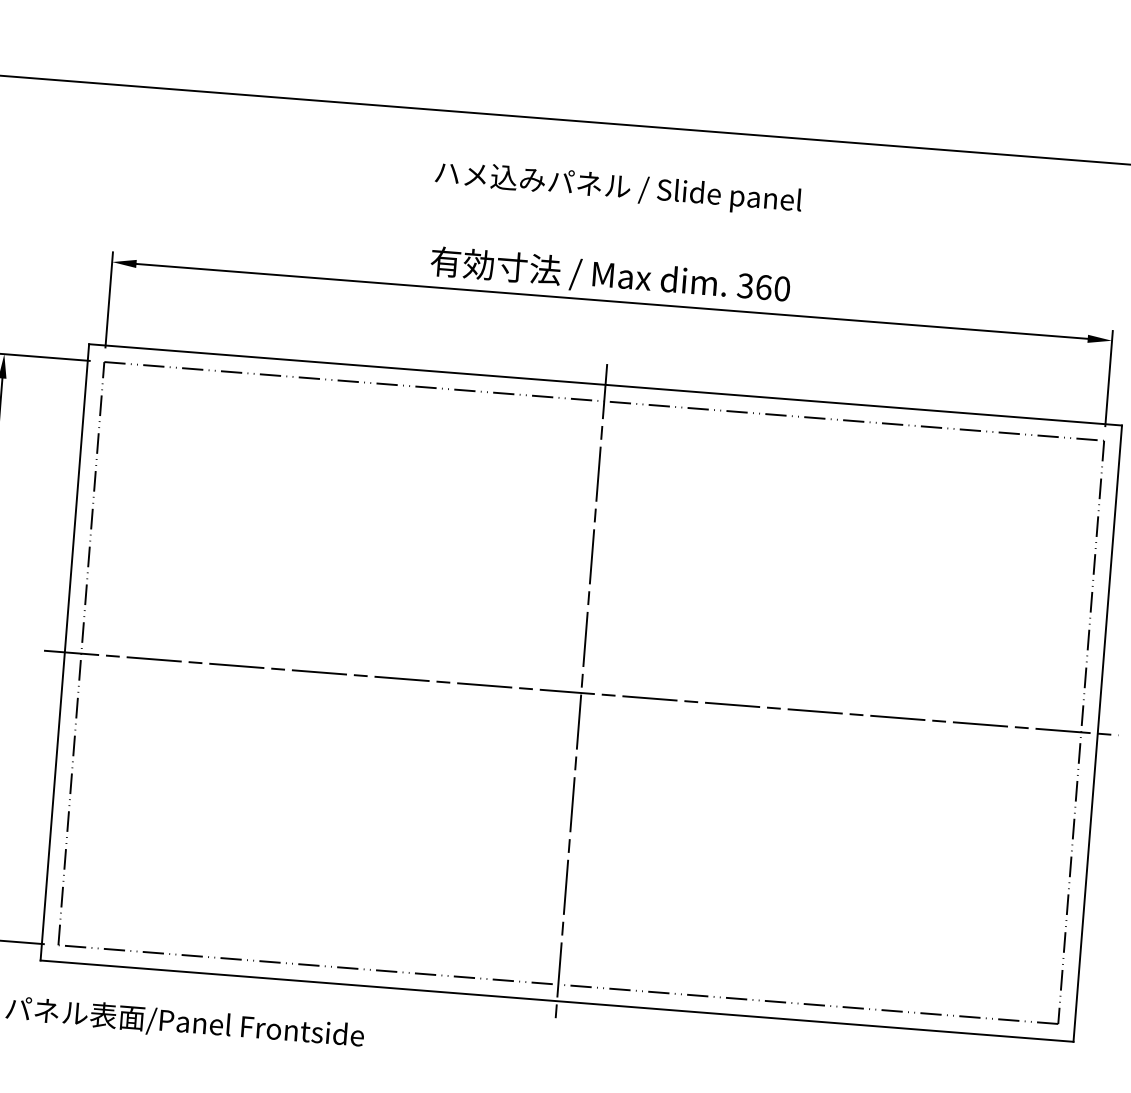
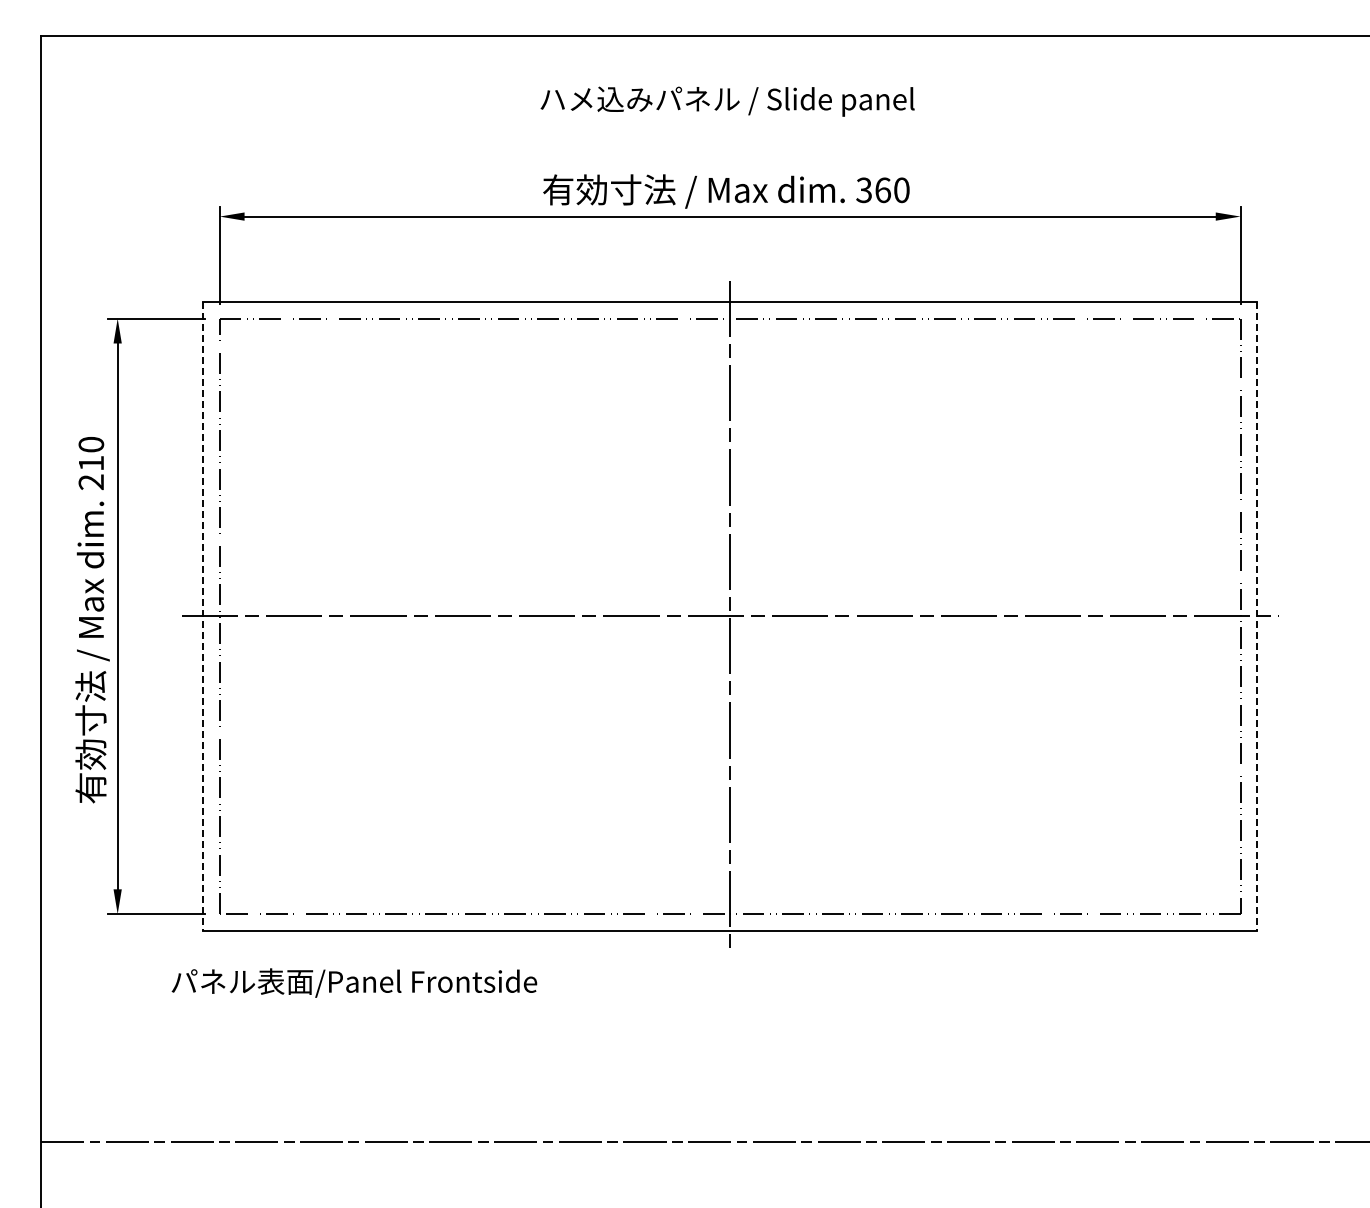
line: (64, 652) -> (202, 616), solid -> dashed
line: (1097, 733) -> (1257, 616), solid -> dashed

